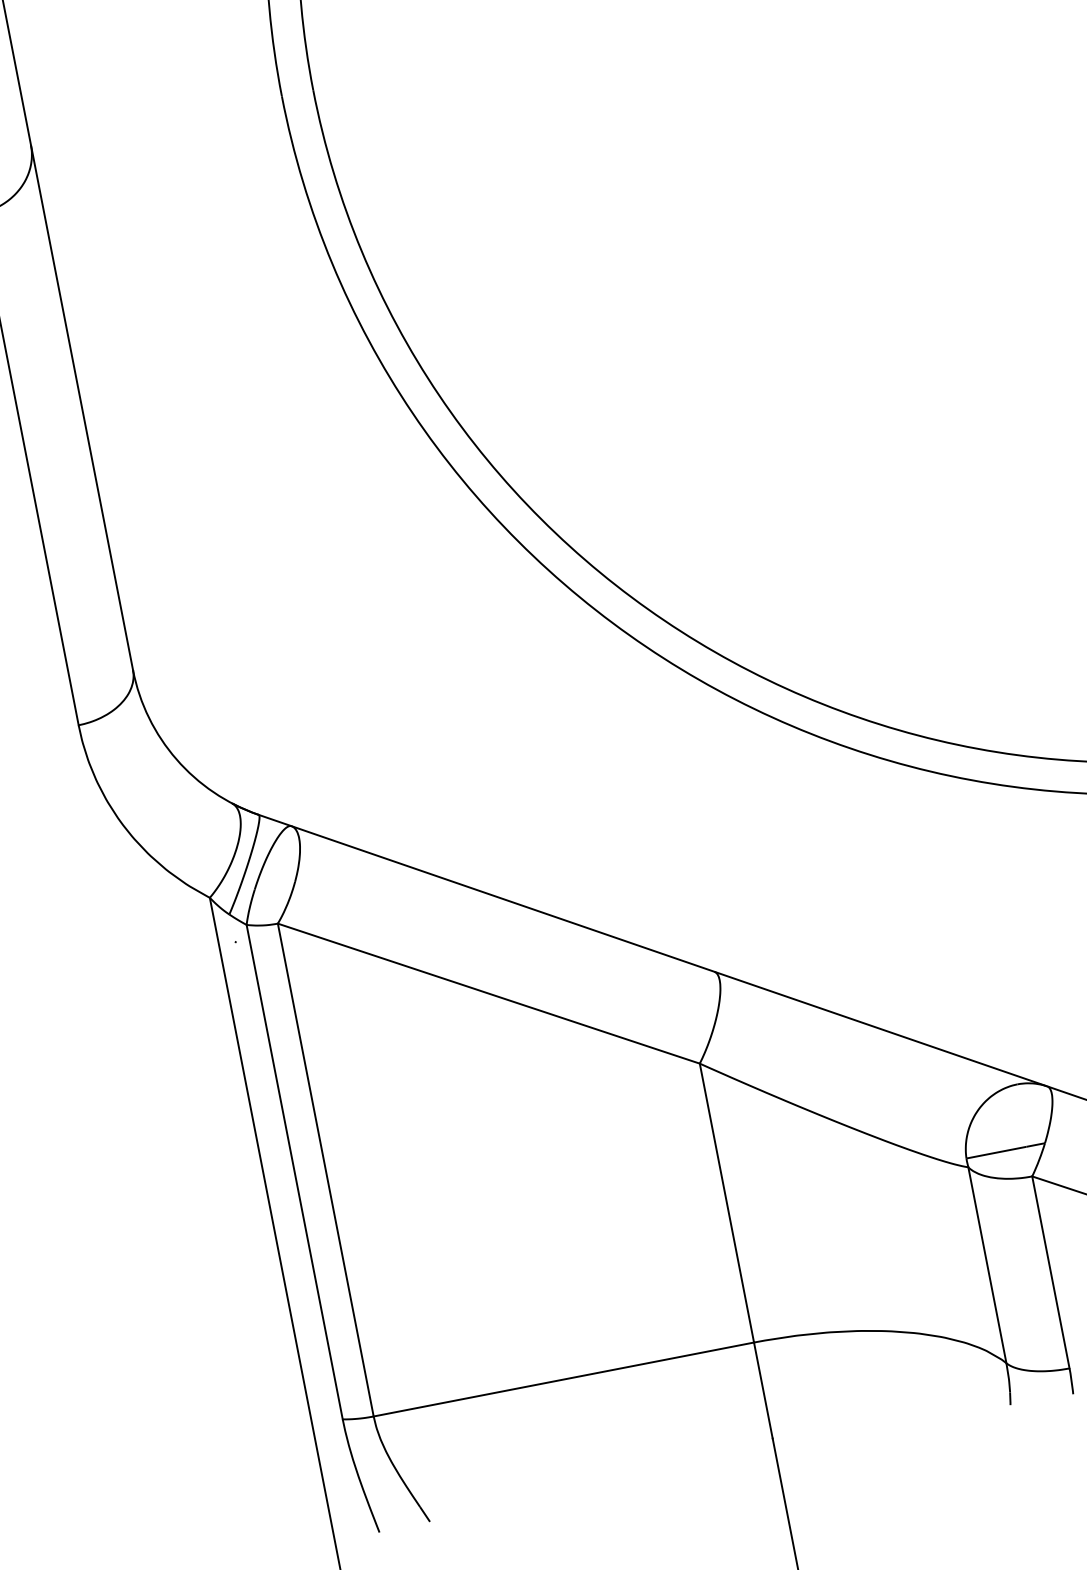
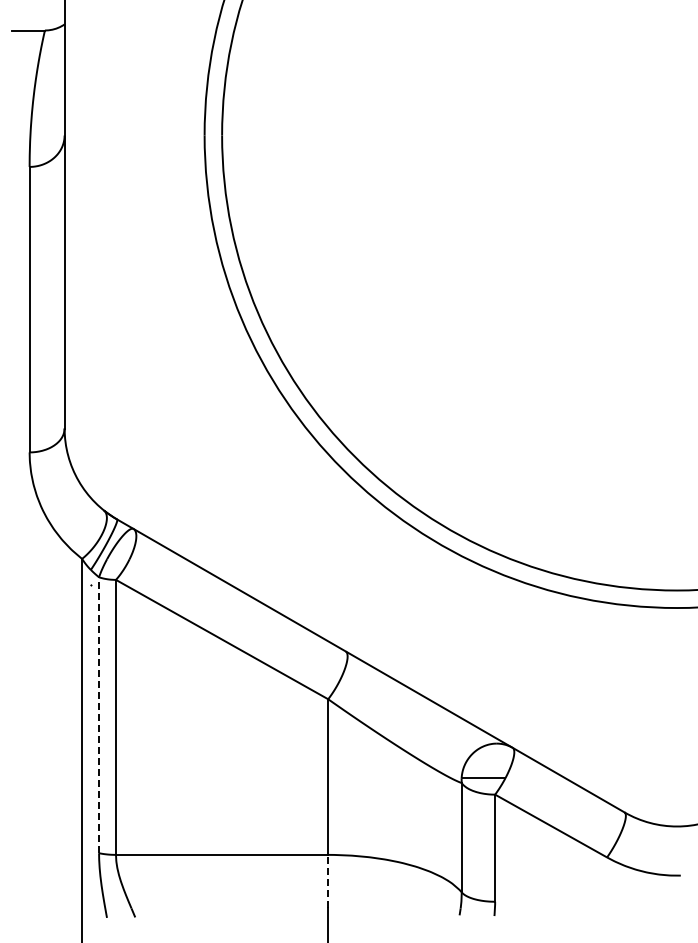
line: (295, 1172) -> (99, 715), solid -> dashed
line: (763, 1390) -> (328, 881), solid -> dashed

